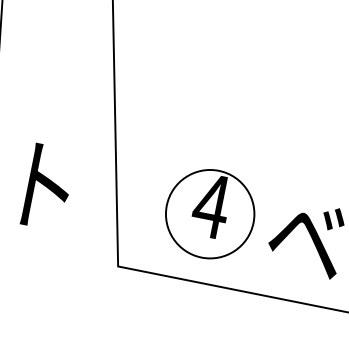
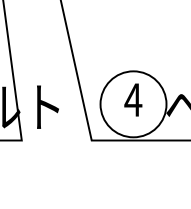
circle: (210, 214) -> (133, 104), size x1.43

